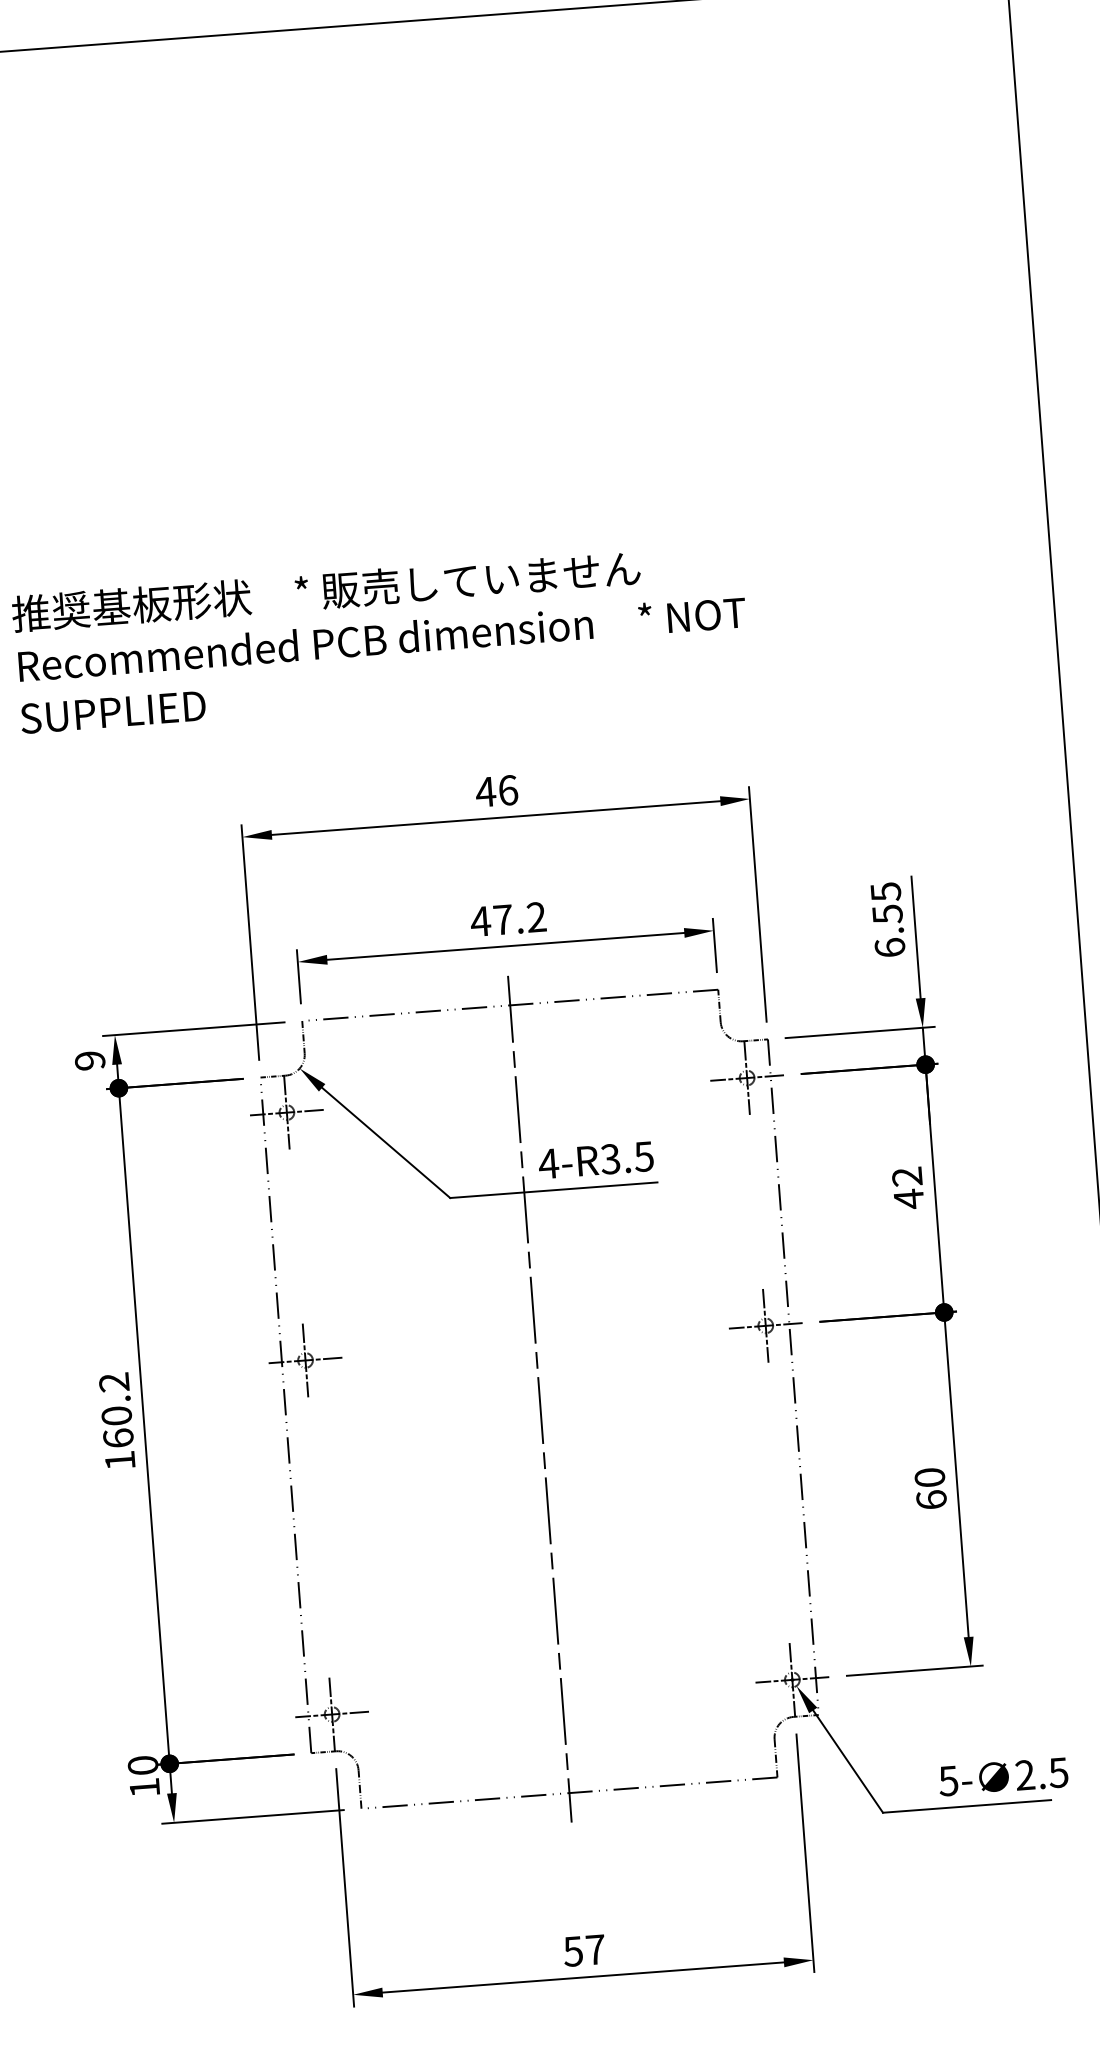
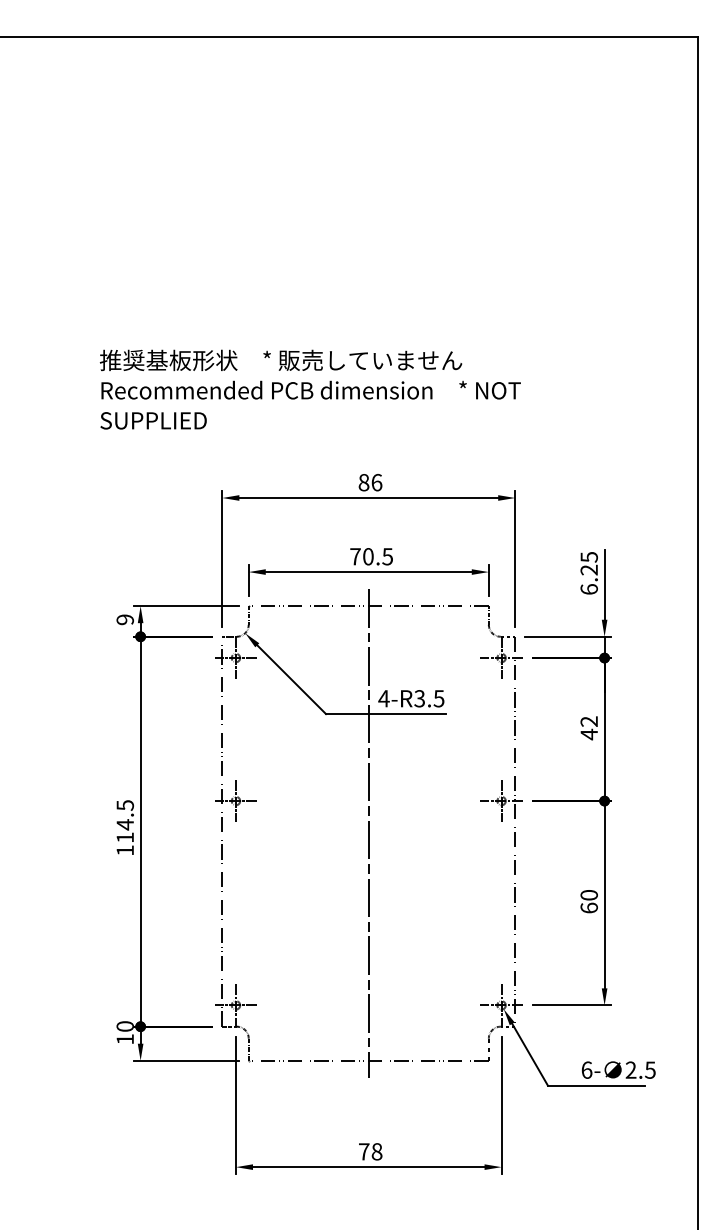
text: (484, 791) -> (363, 482), 46 -> 86
text: (886, 913) -> (588, 569), 6.55 -> 6.25
text: (508, 919) -> (371, 556), 47.2 -> 70.5
text: (116, 1410) -> (125, 821), 160.2 -> 114.5
text: (947, 1779) -> (586, 1069), 5- -> 6-
text: (584, 1950) -> (370, 1151), 57 -> 78

